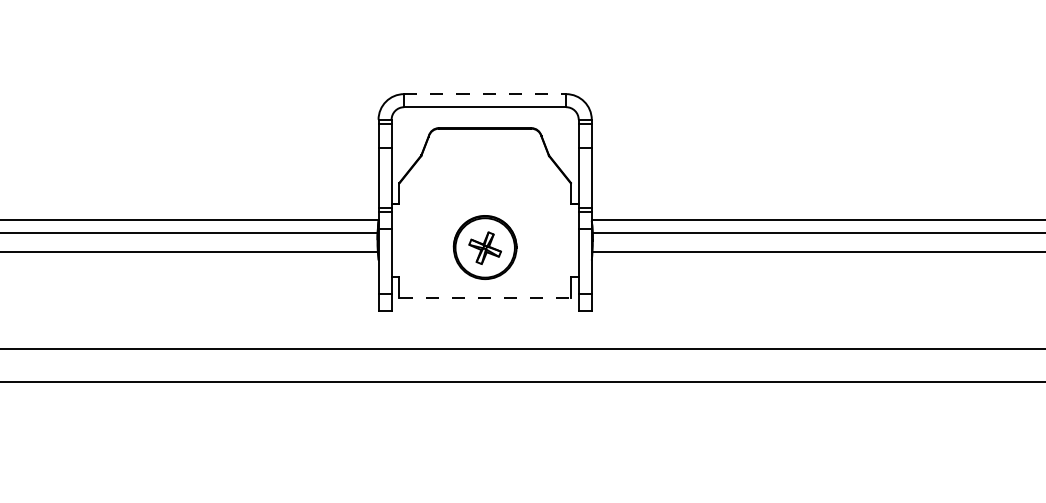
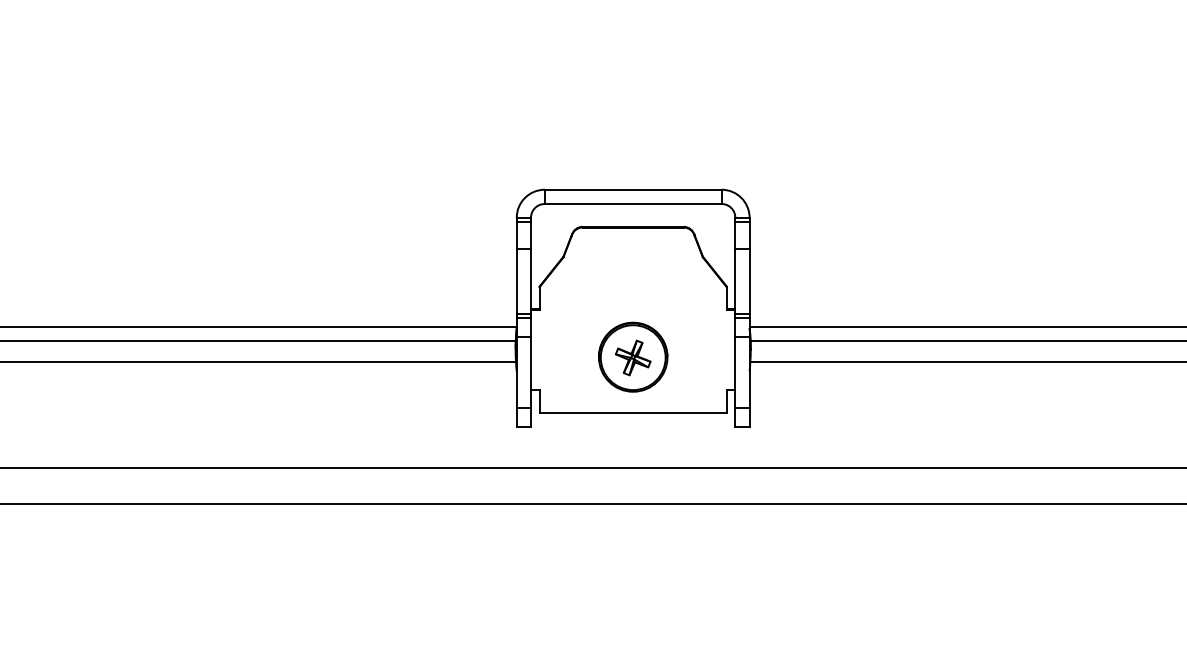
line: (485, 93) -> (633, 189), dashed -> solid
line: (485, 298) -> (633, 412), dashed -> solid

